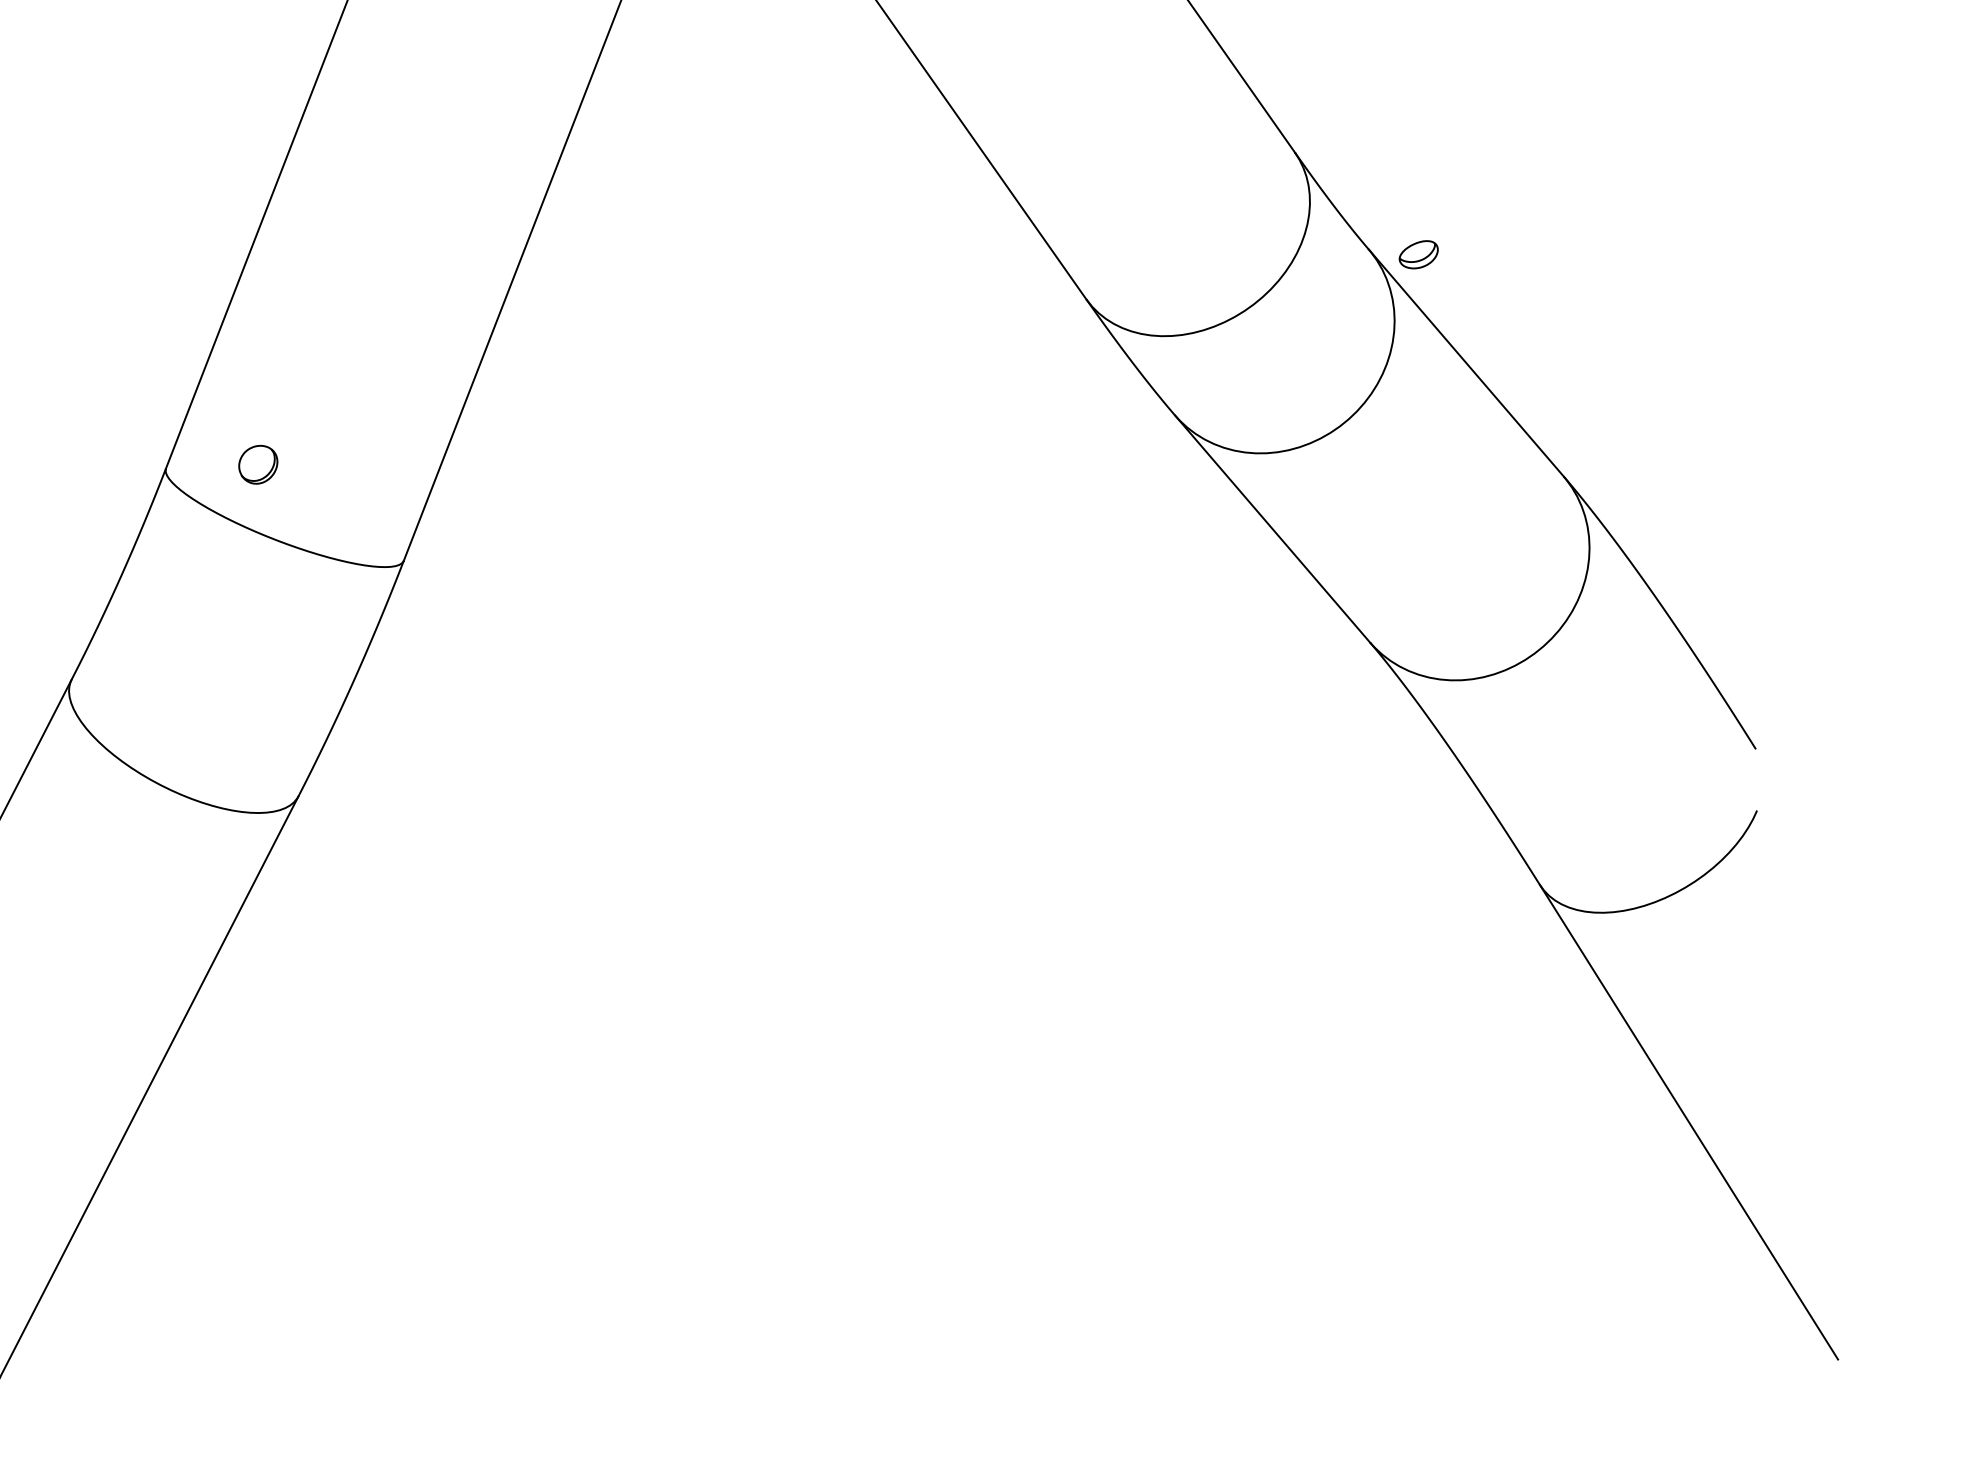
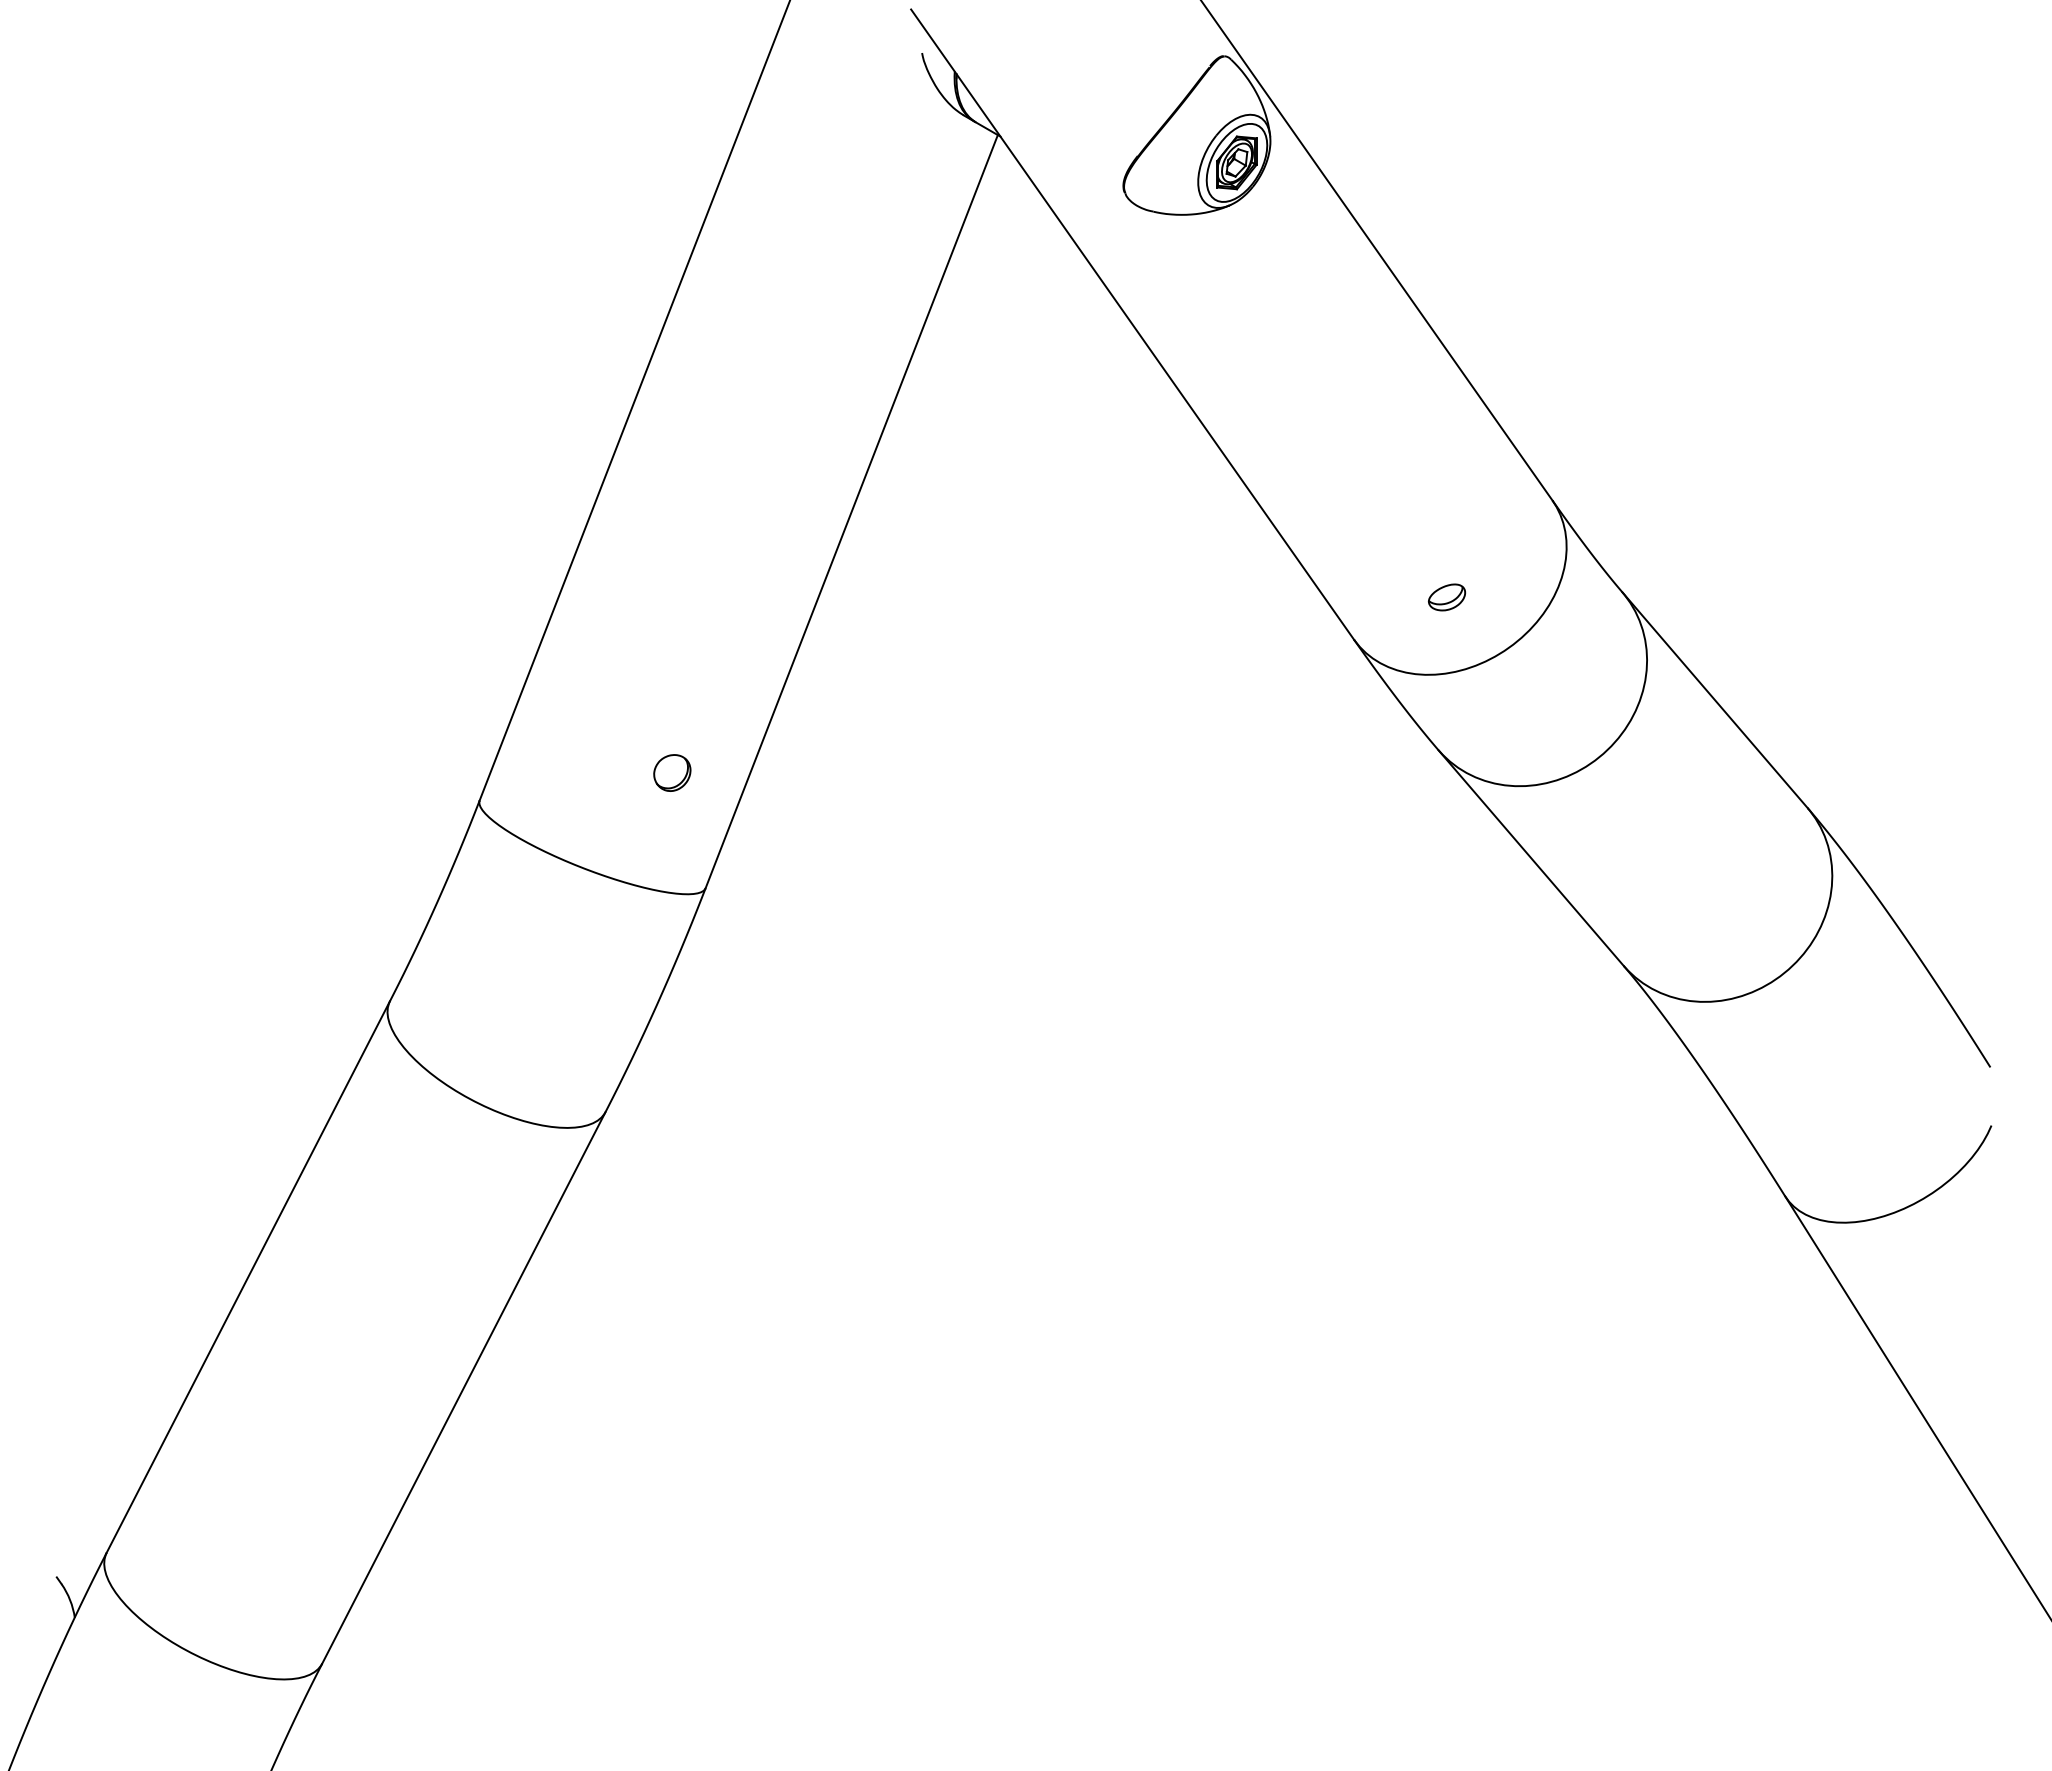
part: (1419, 254) -> (1447, 597), moved
part: (258, 464) -> (672, 772), moved

